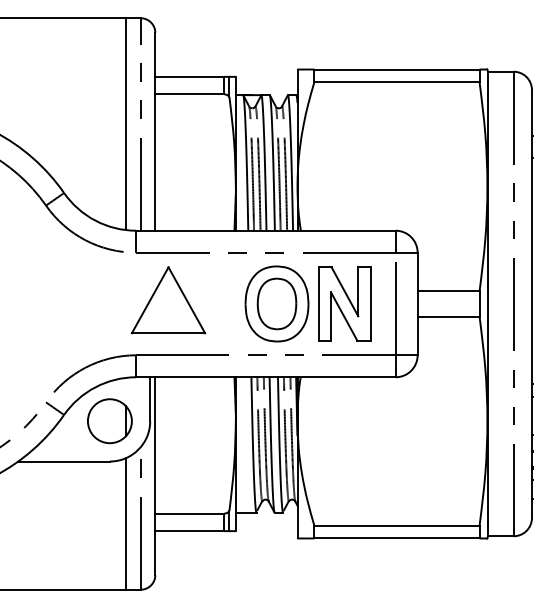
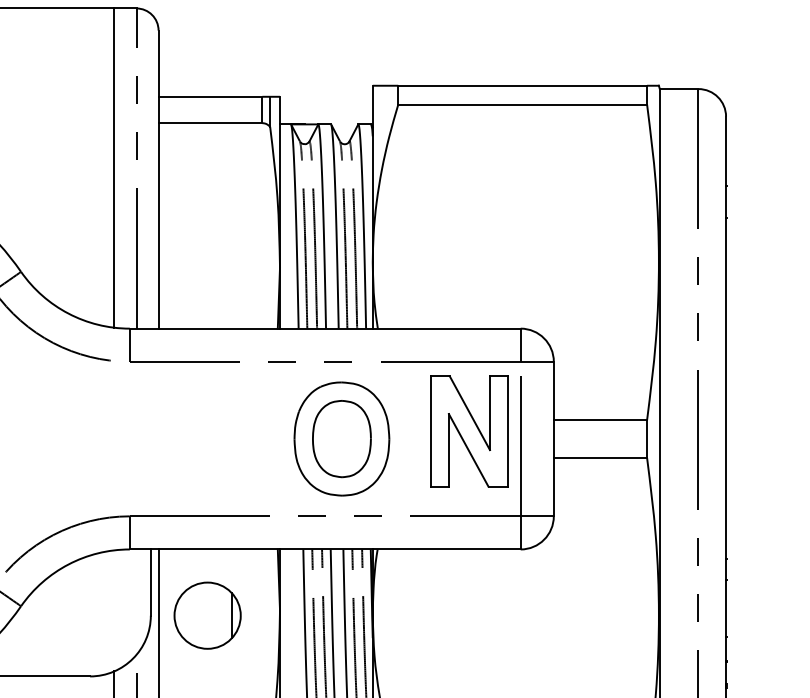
part: (168, 300) -> (178, 433), removed
part: (344, 303) -> (469, 430), moved
part: (109, 421) -> (207, 616), moved

